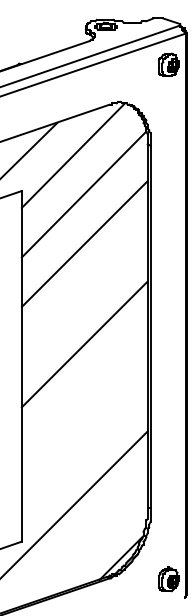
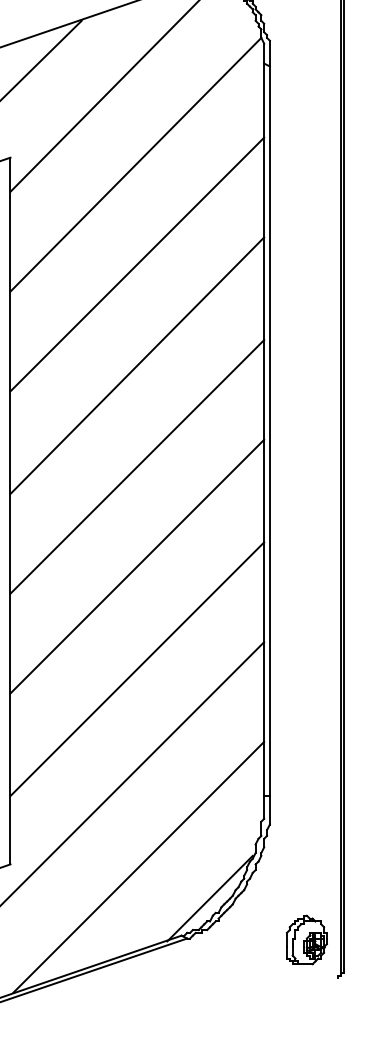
line: (84, 293) -> (136, 364), added
line: (84, 393) -> (136, 565), added
line: (84, 444) -> (136, 668), added
line: (85, 542) -> (138, 866), added

